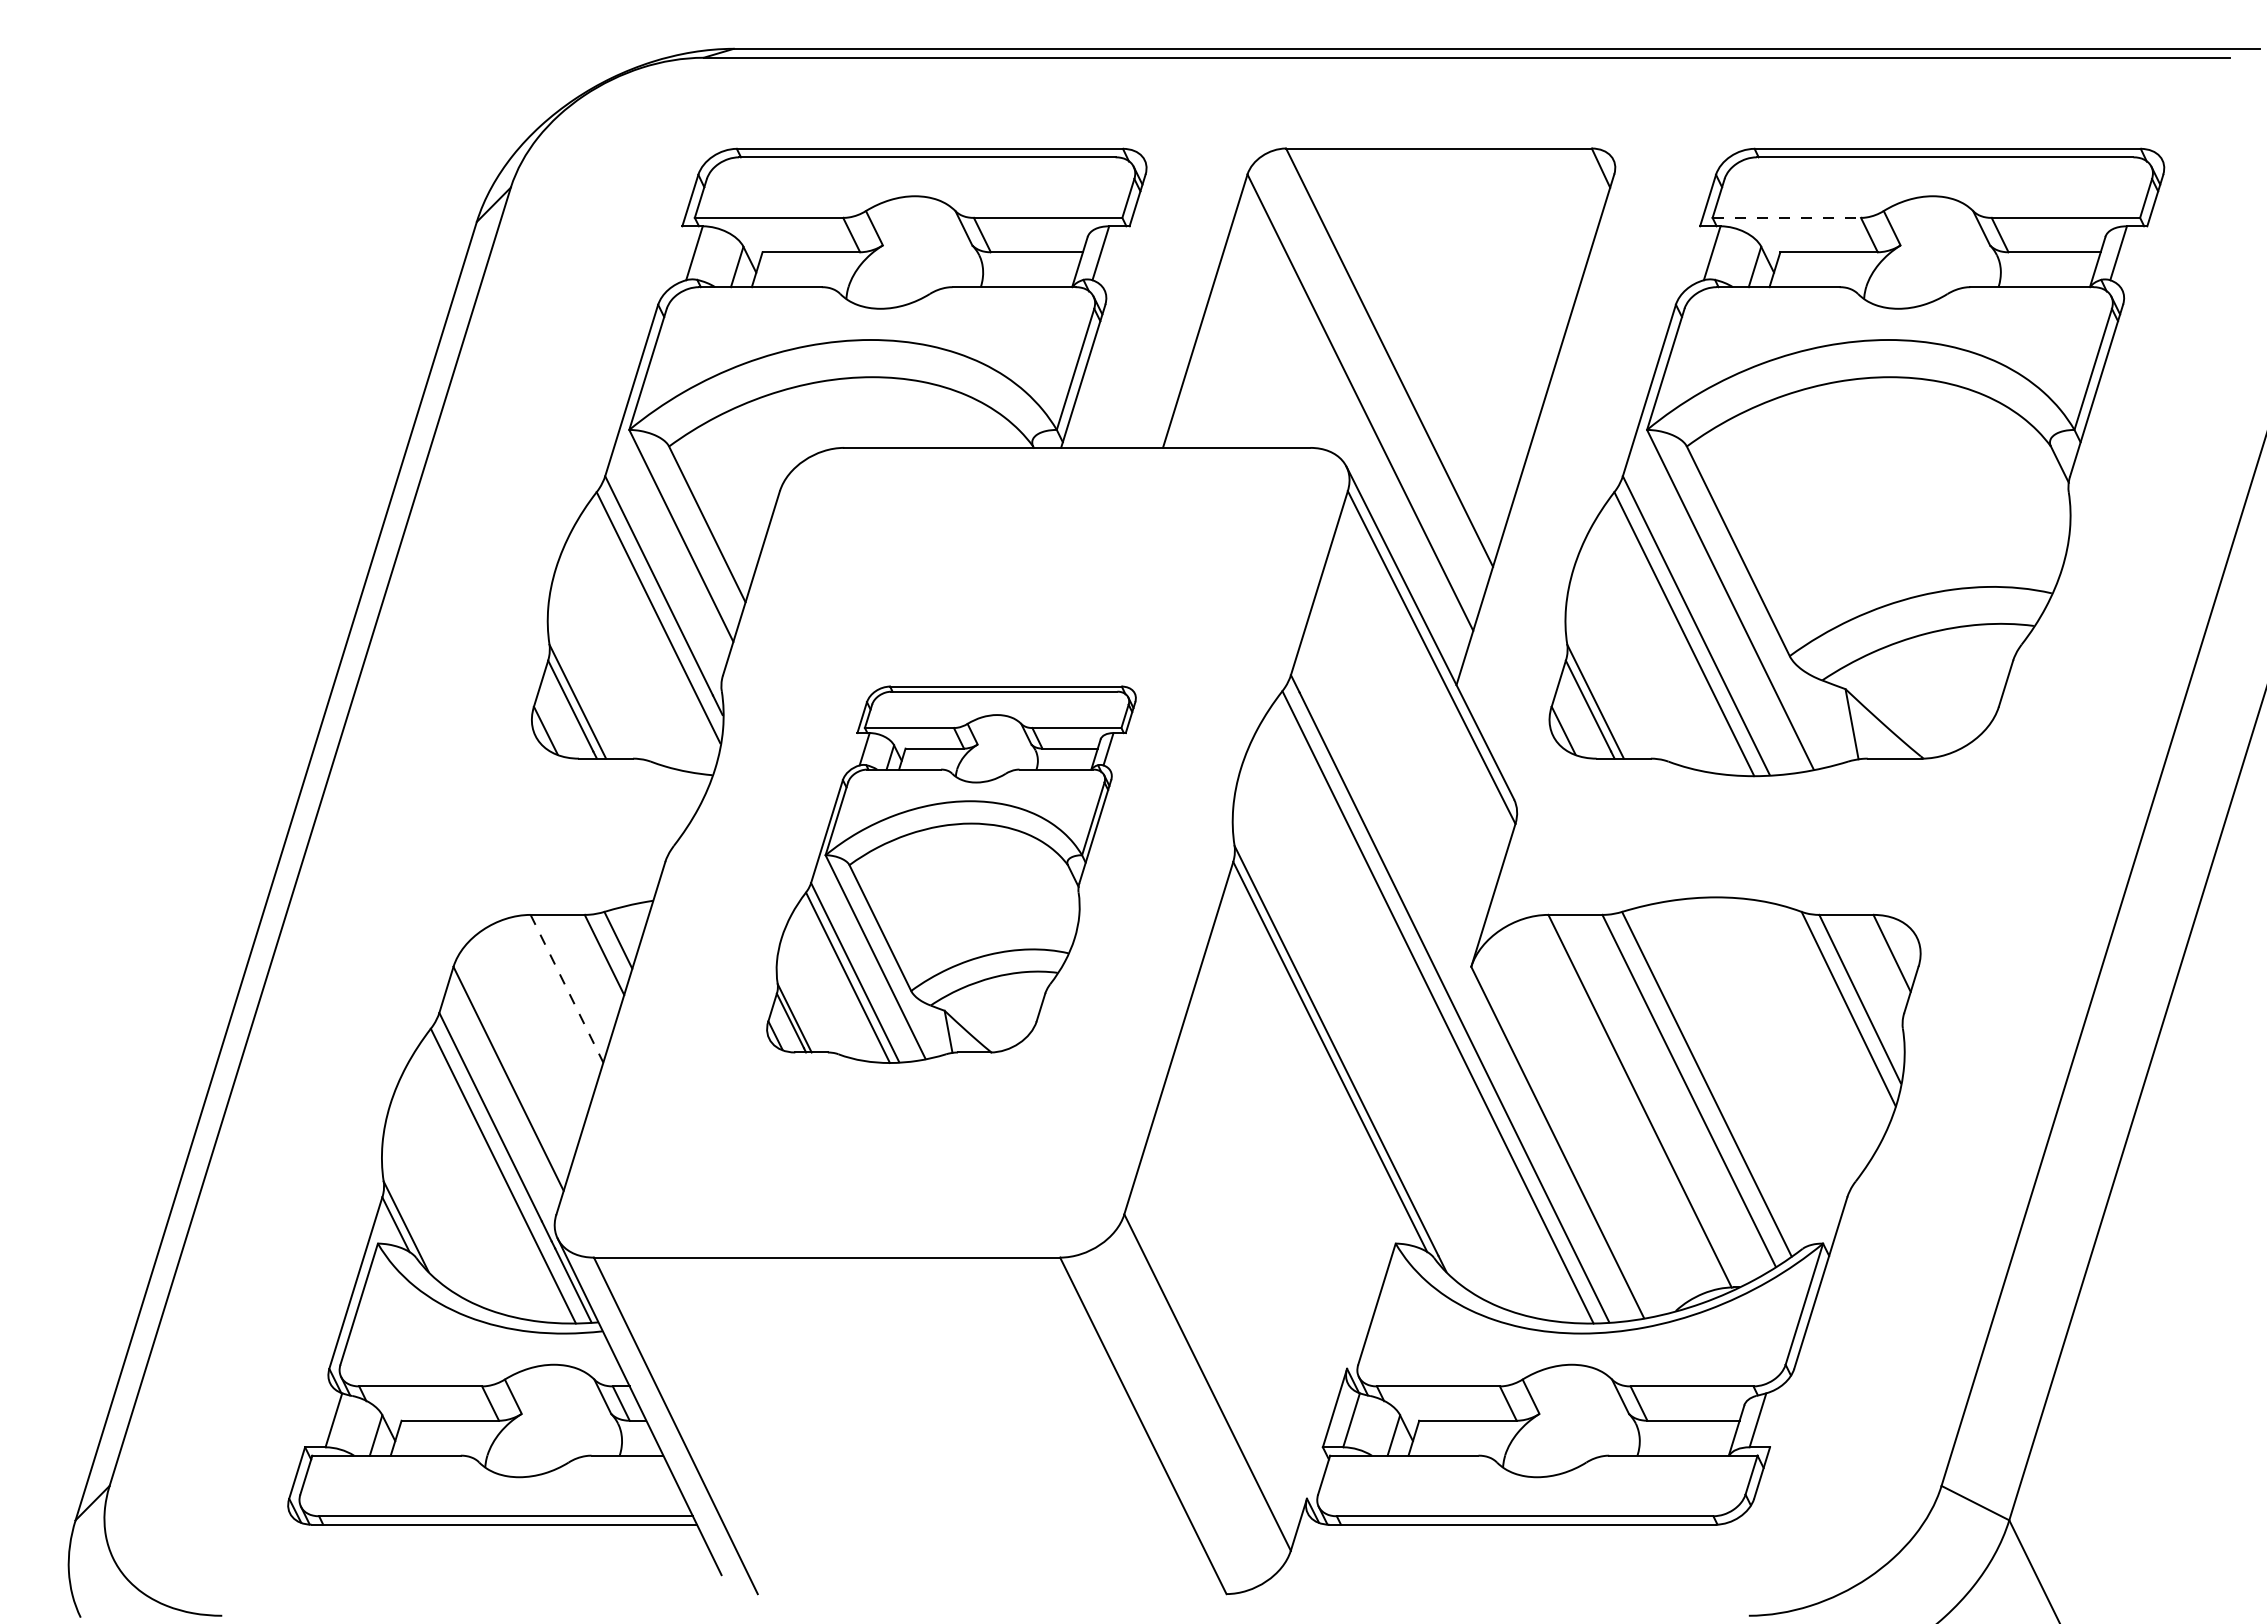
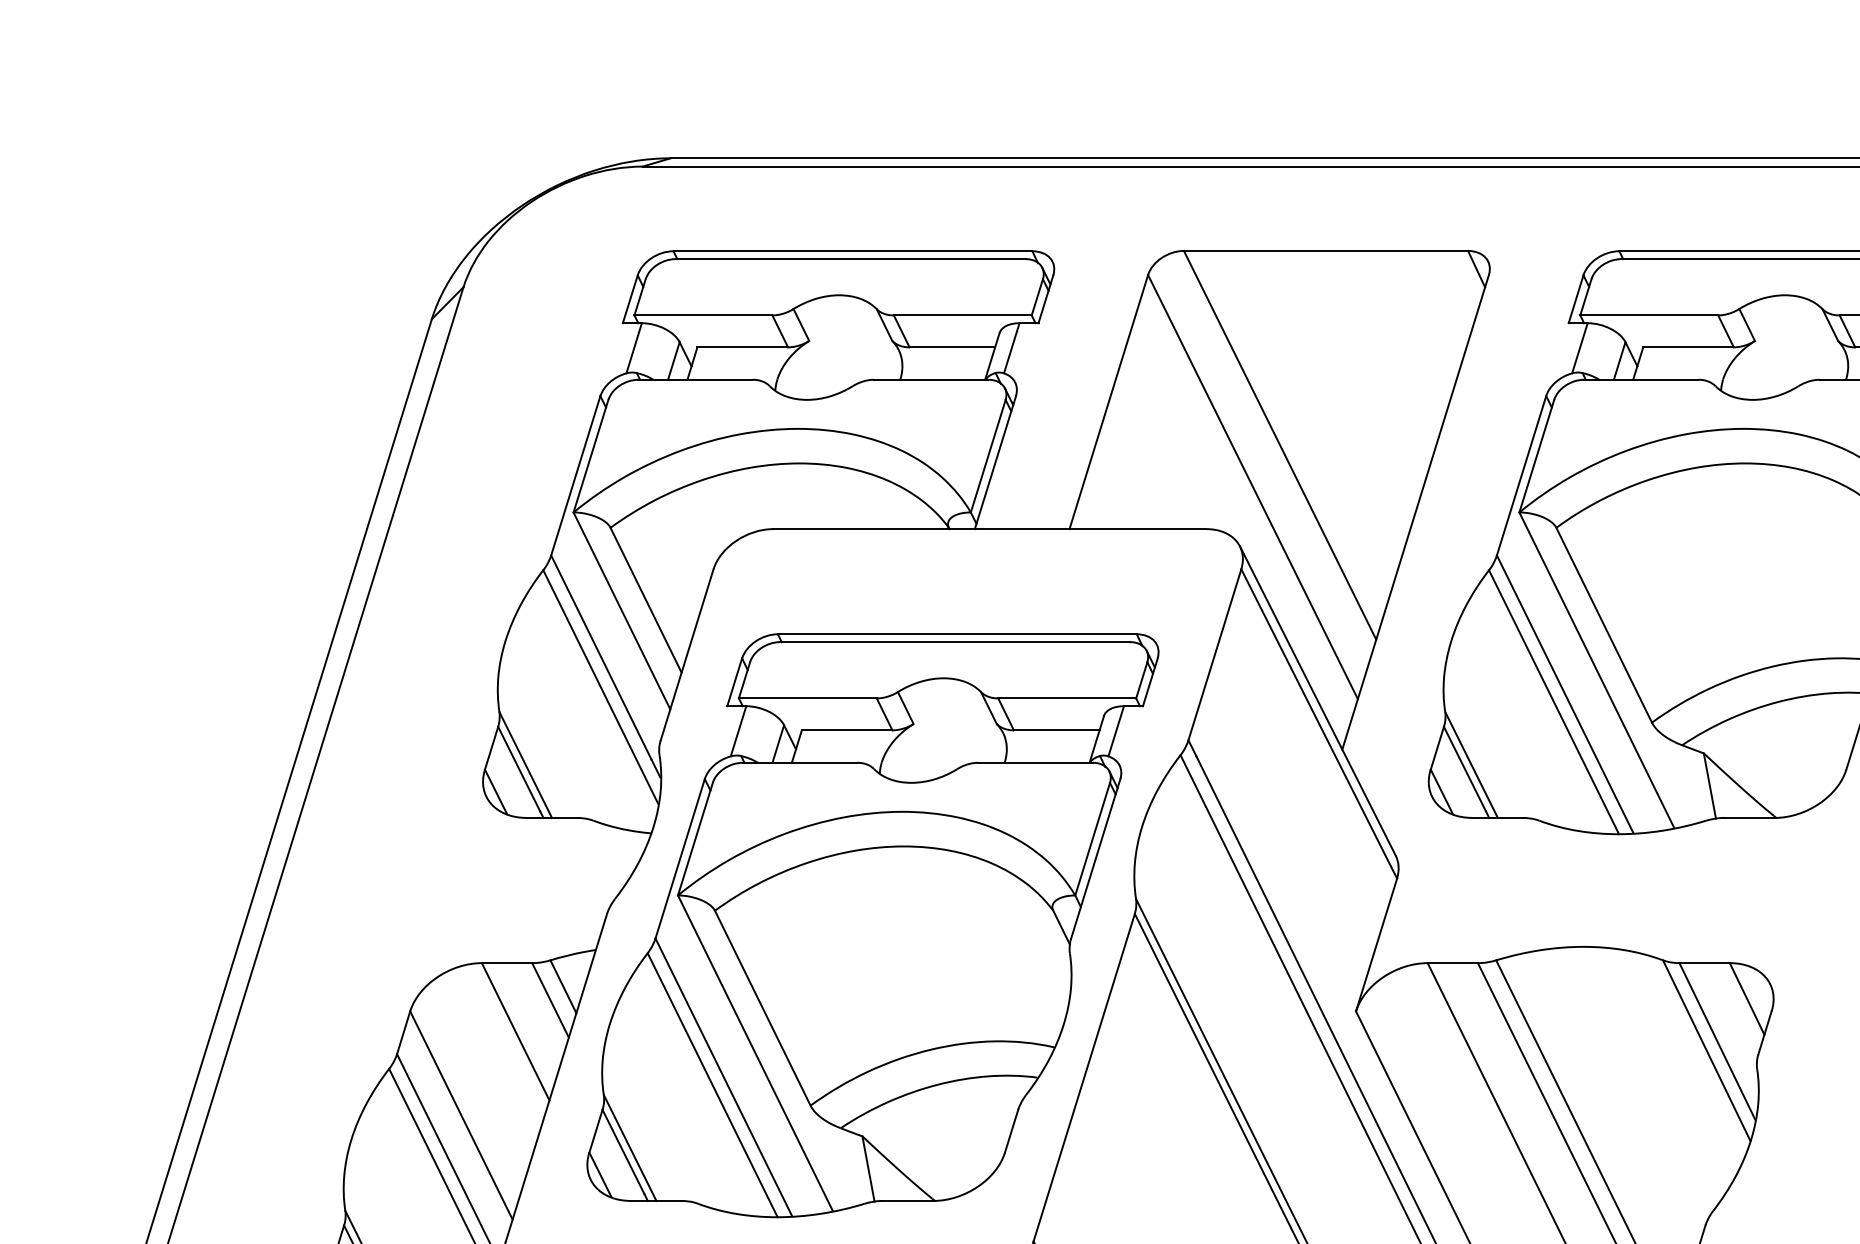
line: (1787, 217) -> (1649, 315), dashed -> solid
part: (951, 874) -> (872, 925), size x1.67
line: (567, 989) -> (516, 1032), dashed -> solid

